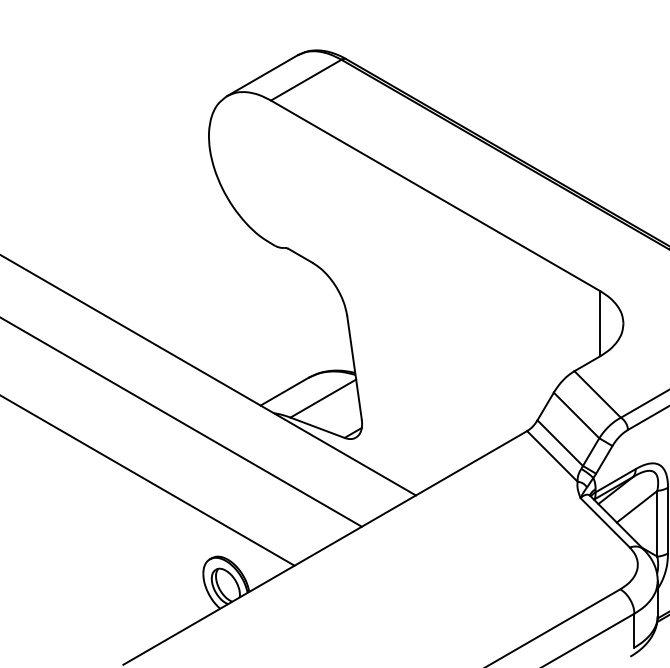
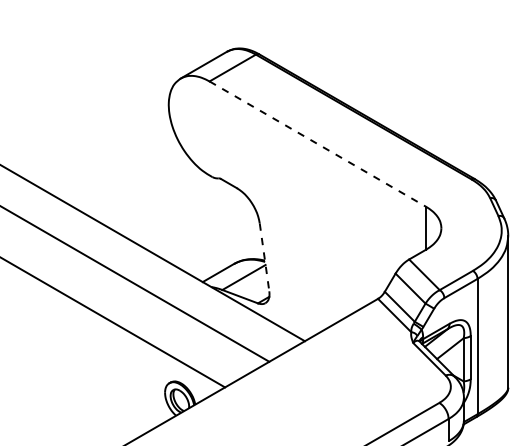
line: (436, 196) -> (318, 144), solid -> dashed
line: (354, 368) -> (264, 257), solid -> dashed

